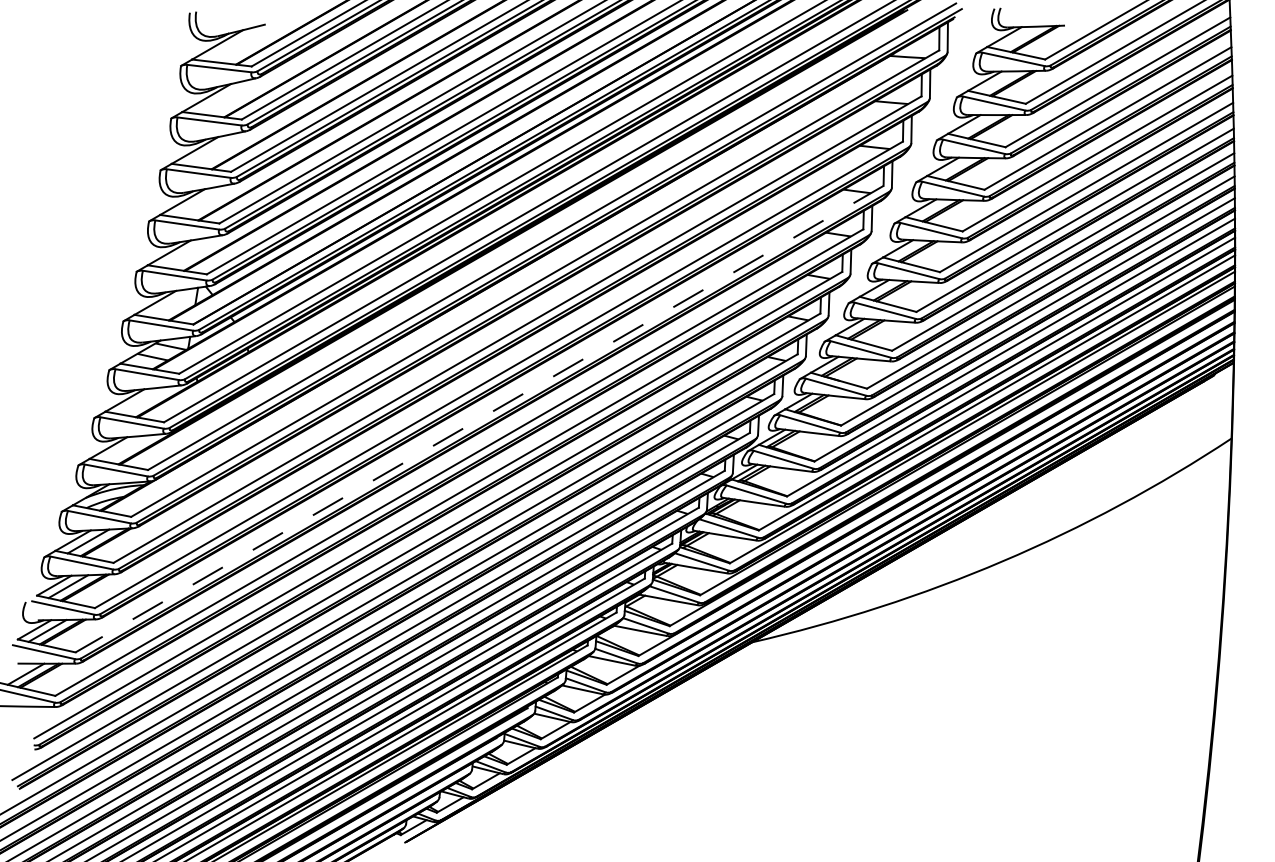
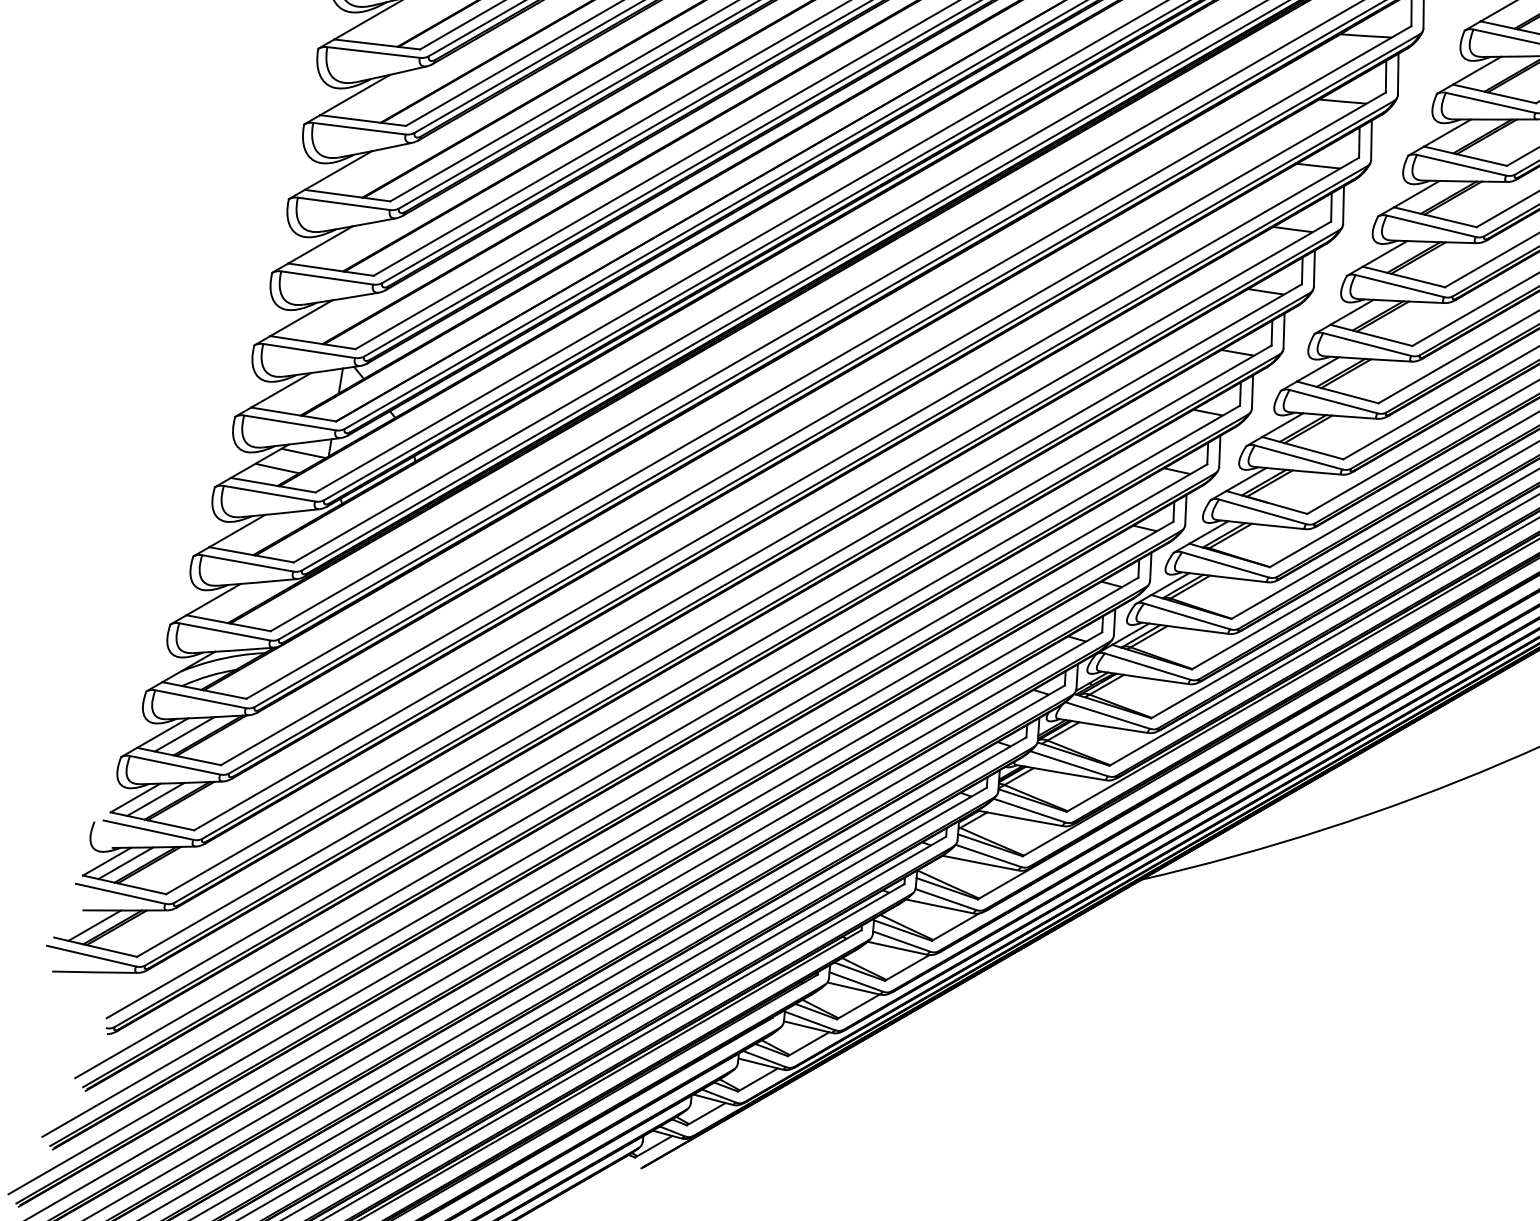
line: (479, 419) -> (748, 558), dashed -> solid

